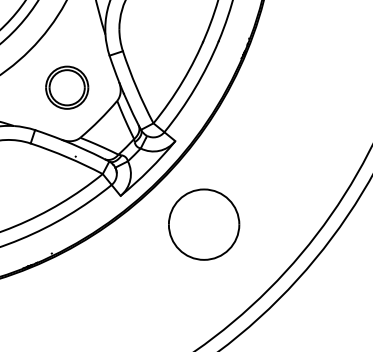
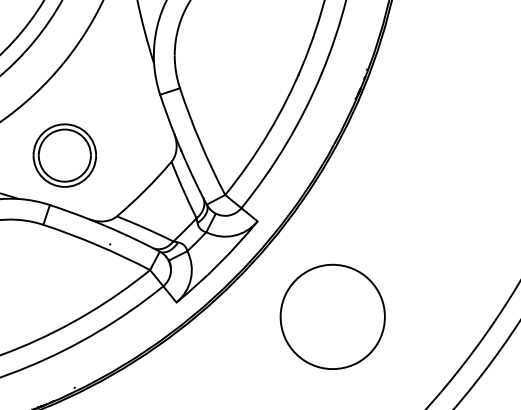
part: (67, 87) -> (65, 155), moved
part: (204, 224) -> (333, 316), moved

